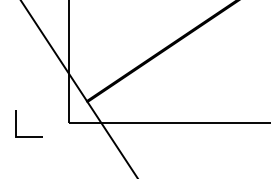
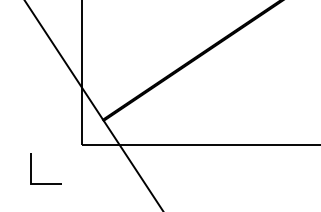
line: (16, 123) -> (31, 168), moved

